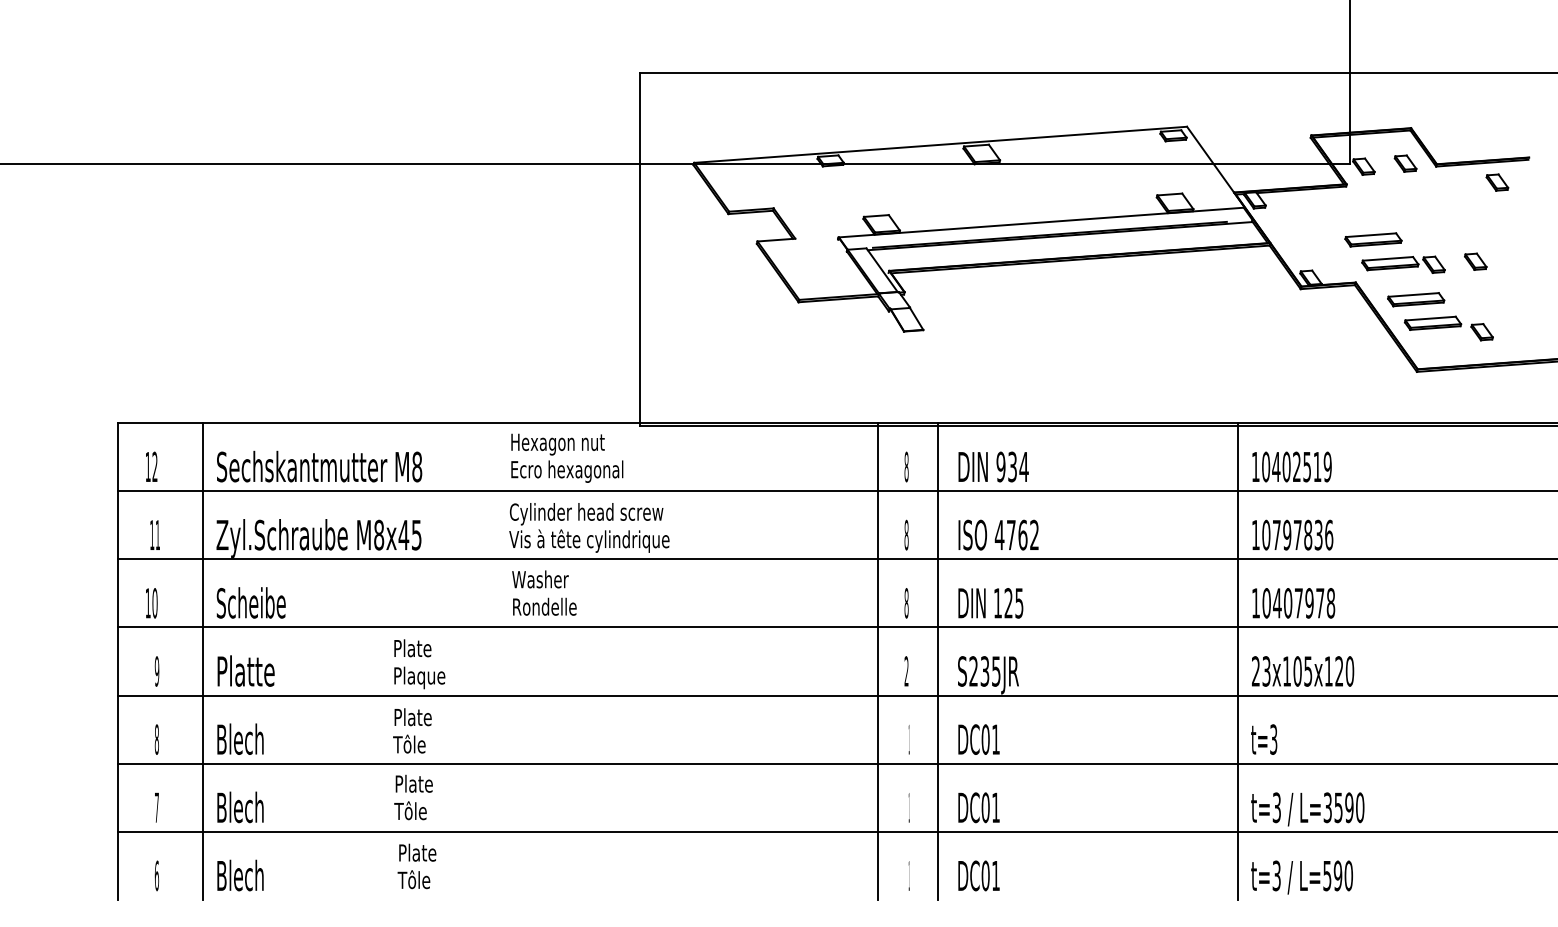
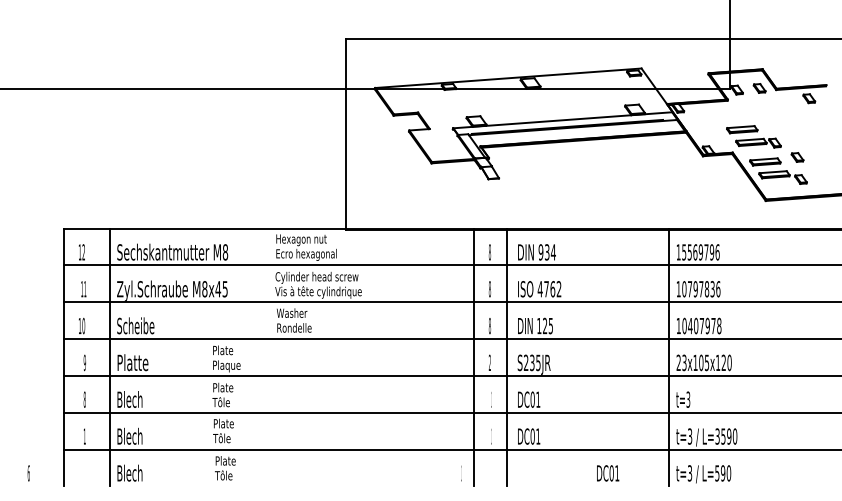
part: (1475, 261) -> (797, 157), moved
text: (1296, 467) -> (700, 252), 10402519 -> 15569796
text: (156, 807) -> (84, 436), 7 -> 1
text: (156, 876) -> (28, 473), moved
text: (909, 876) -> (461, 473), moved
text: (979, 876) -> (608, 473), moved

